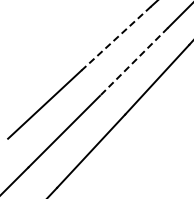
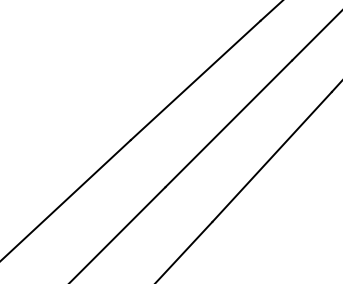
line: (115, 38) -> (194, 80), dashed -> solid
line: (133, 62) -> (227, 125), dashed -> solid

